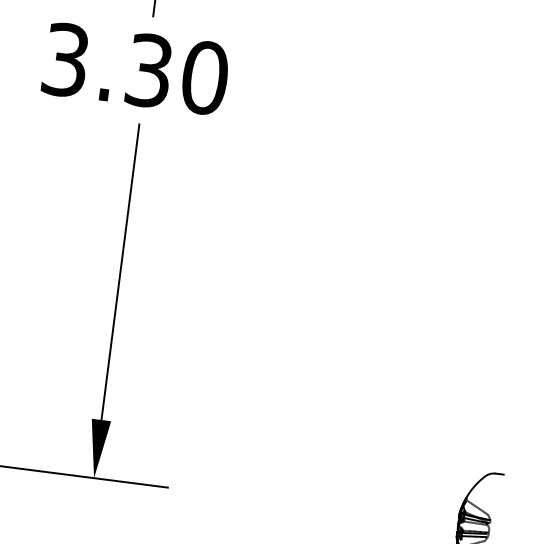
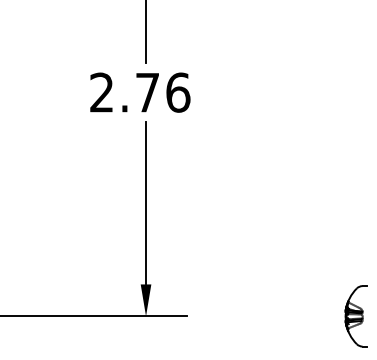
text: (136, 68) -> (140, 92), 3.30 -> 2.76

